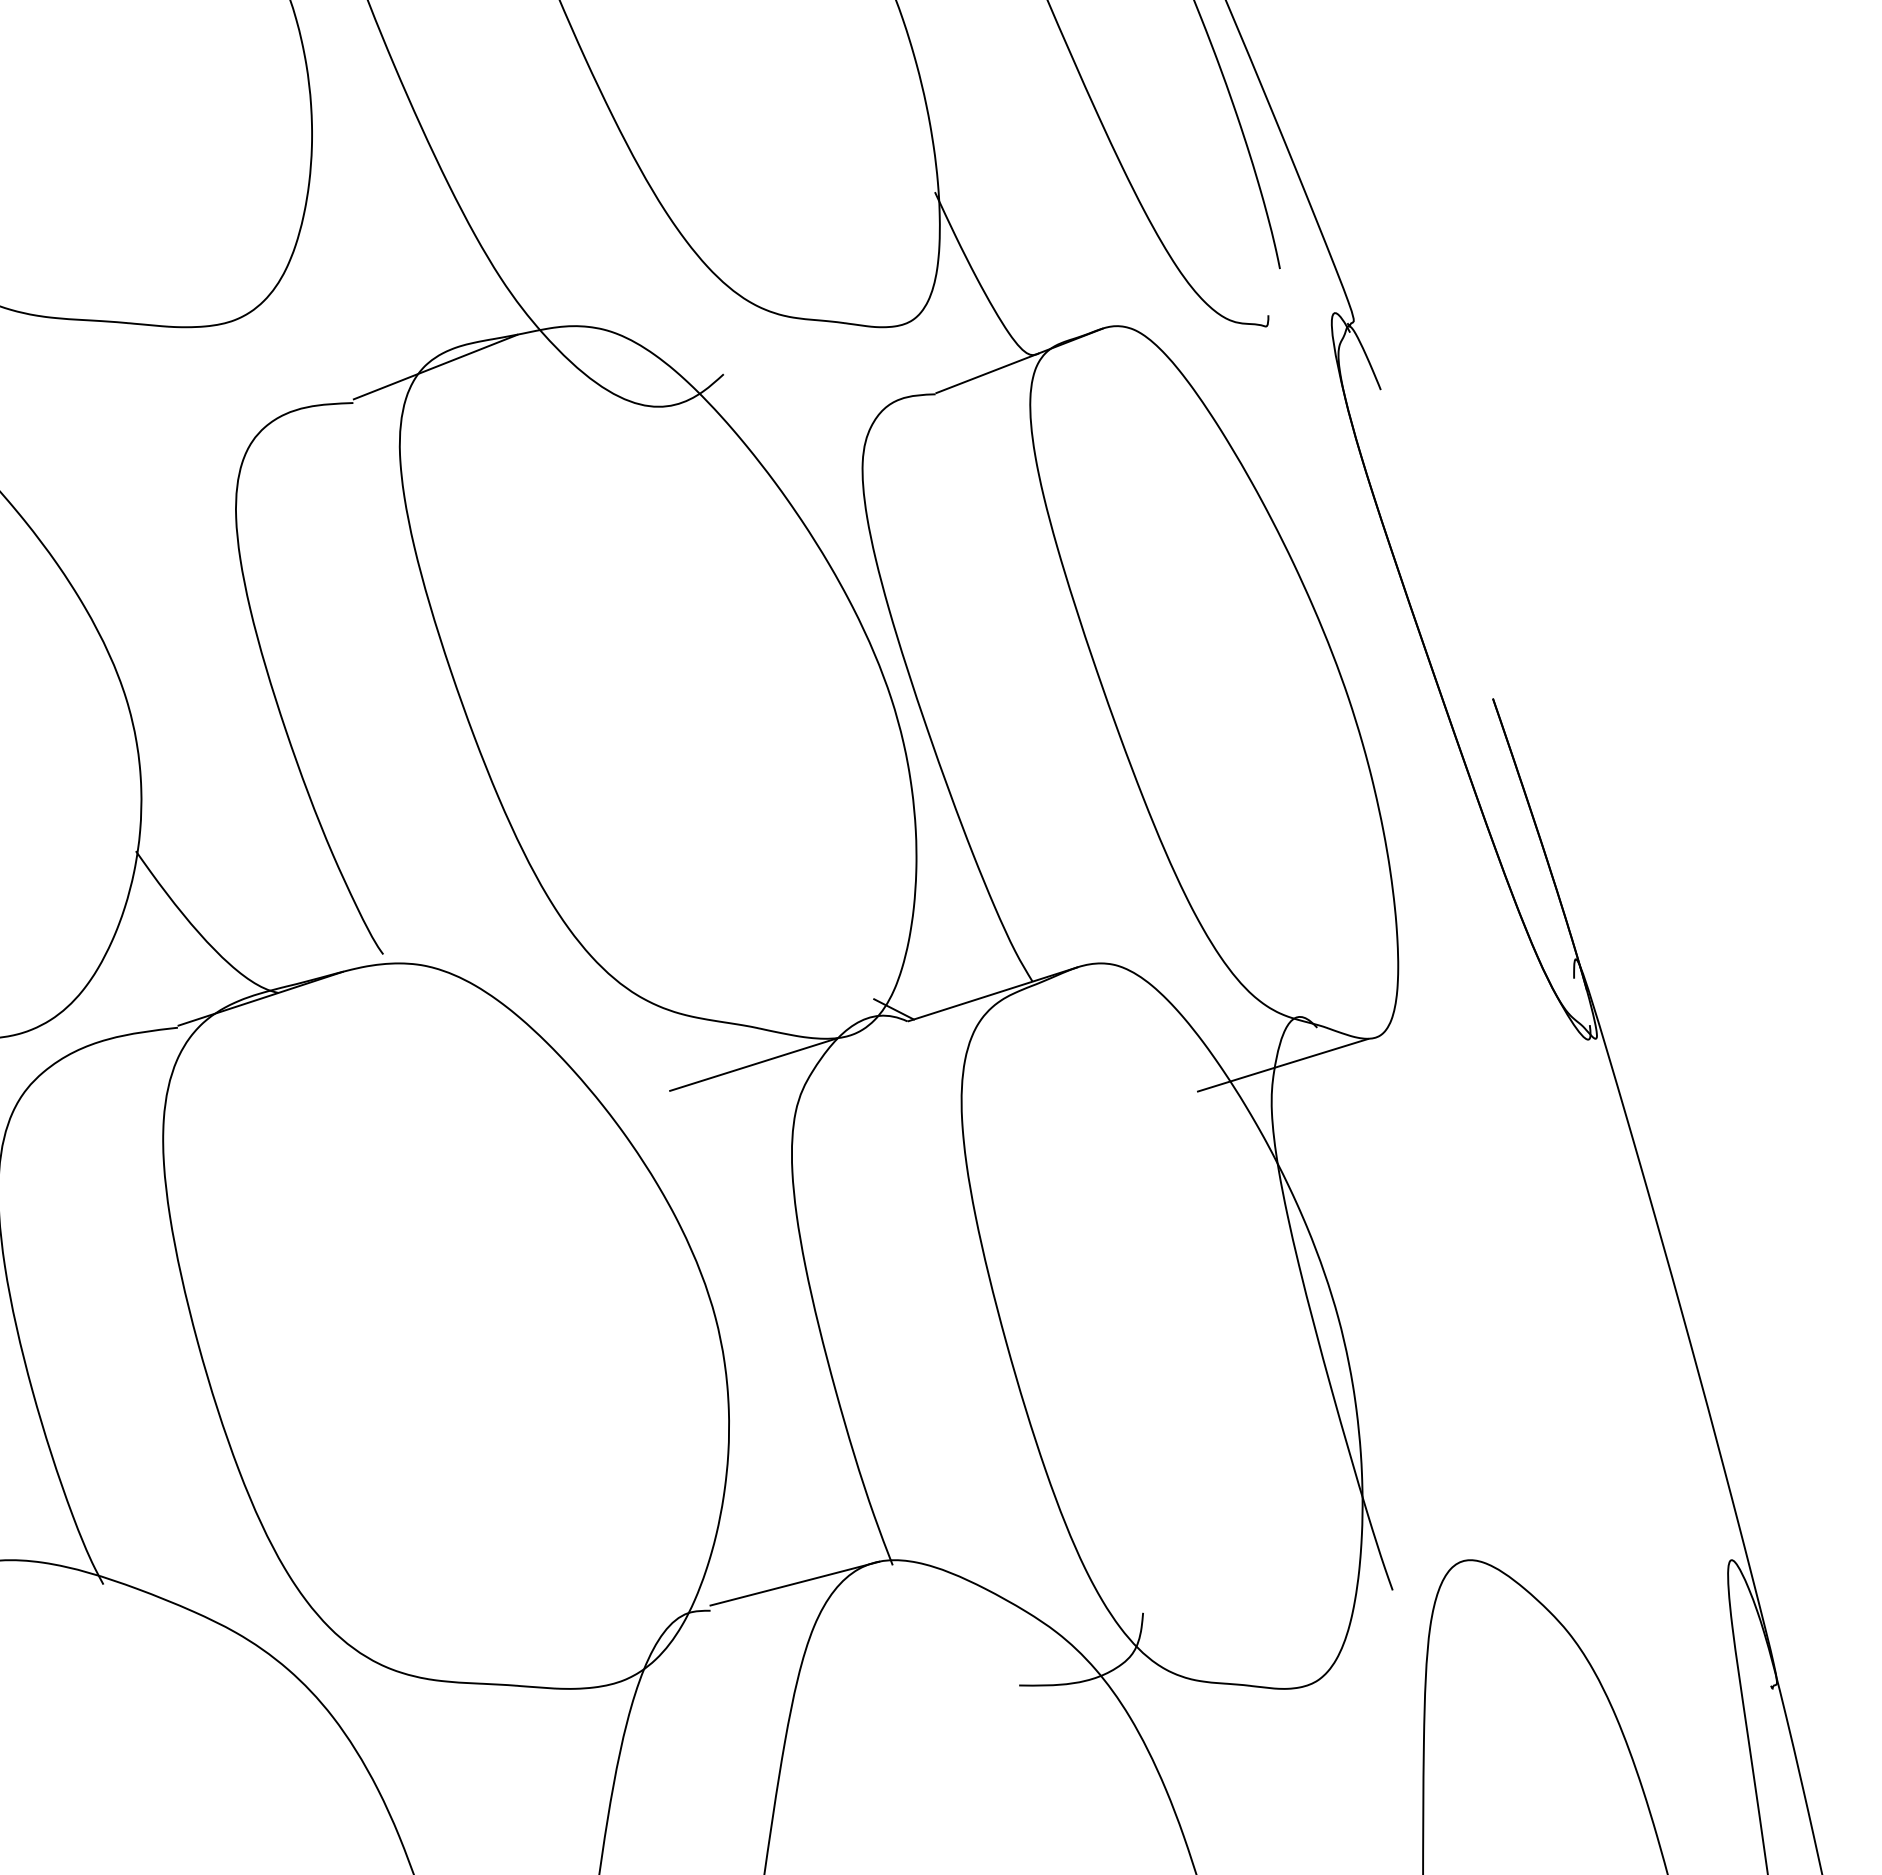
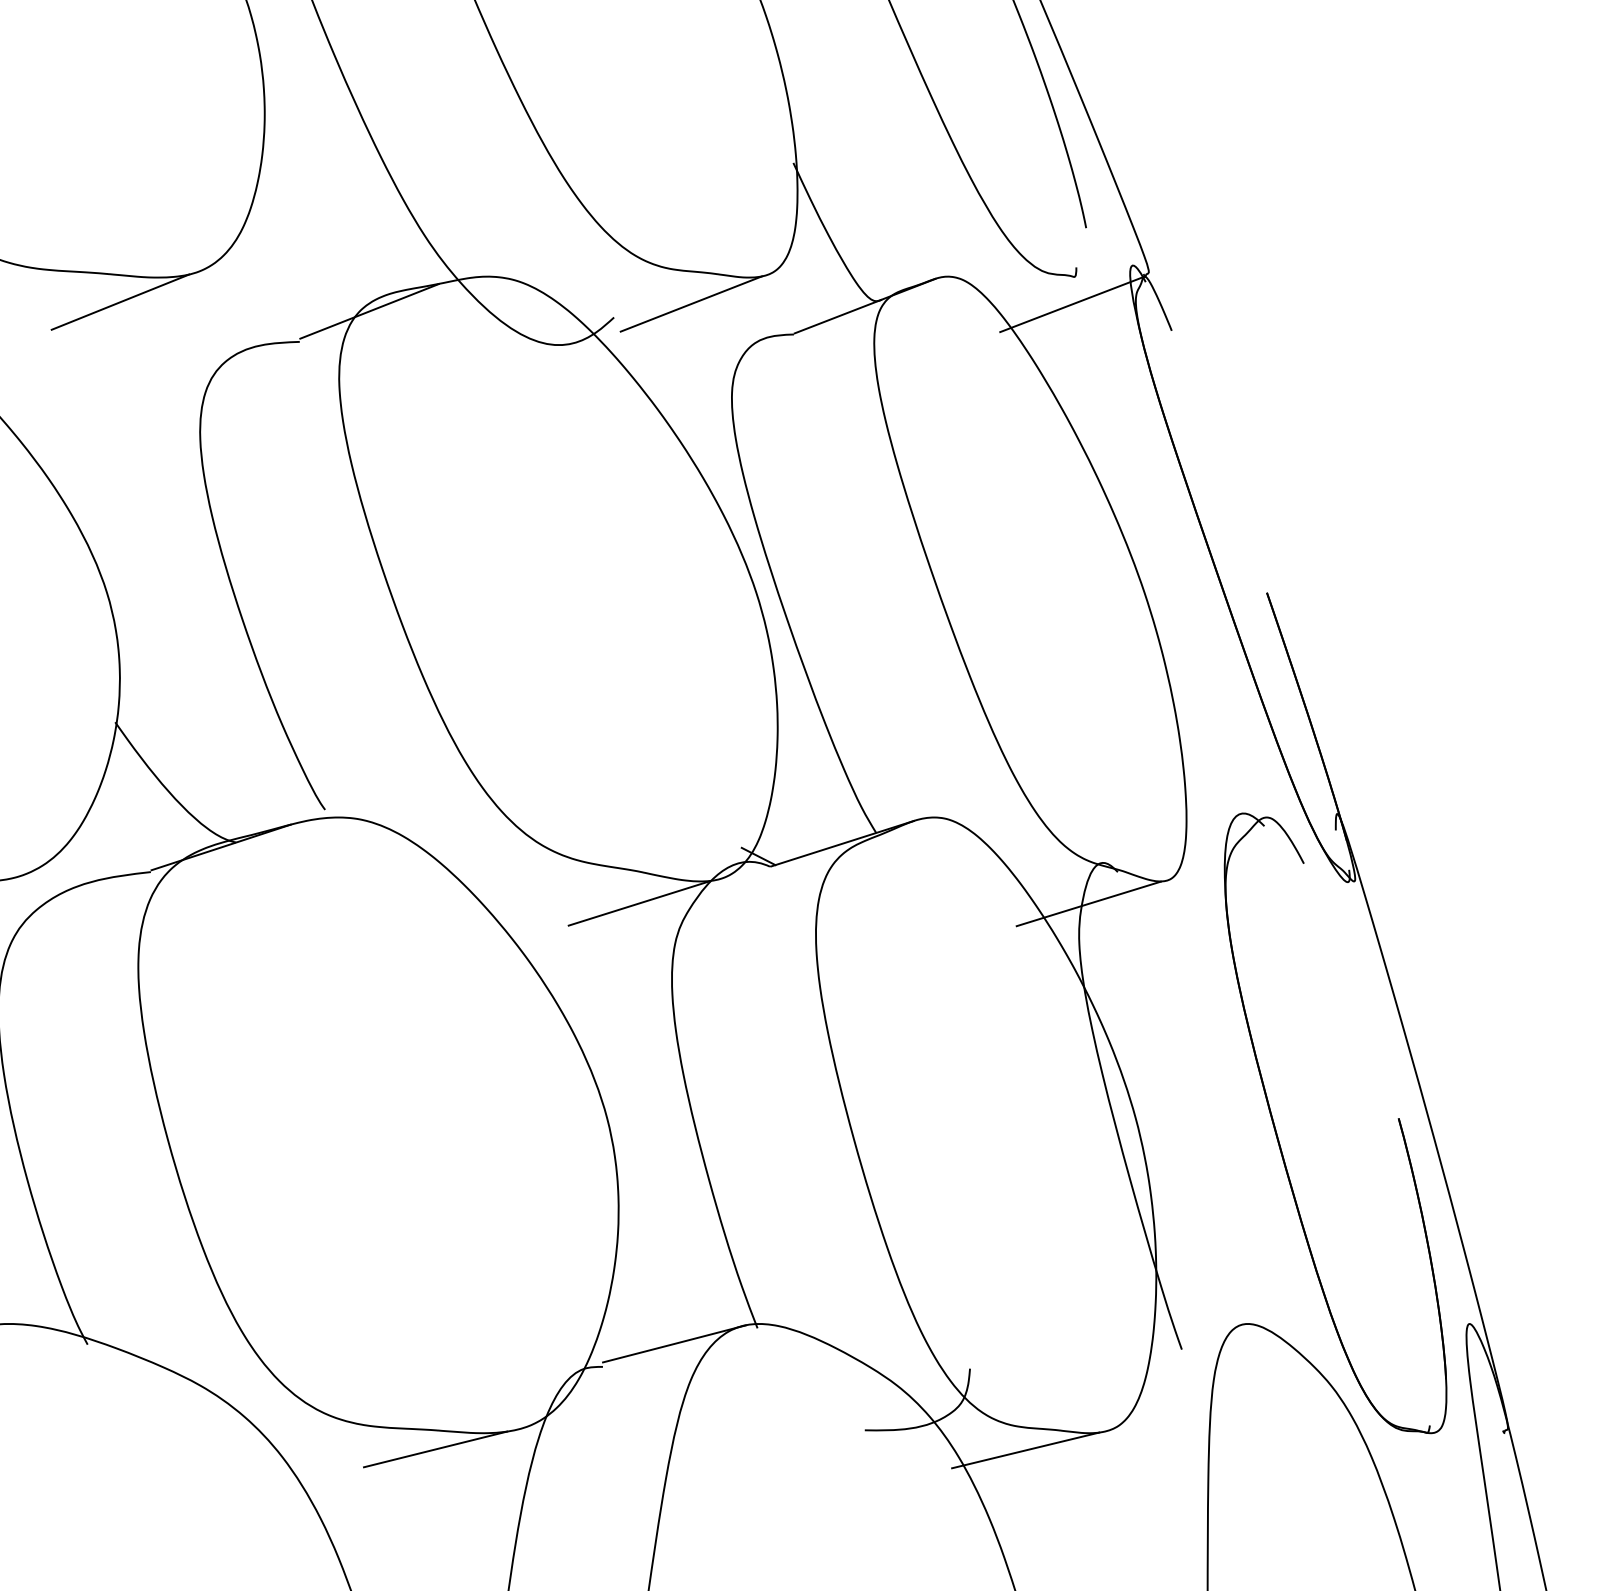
line: (142, 355) -> (120, 301), added
line: (814, 357) -> (691, 303), added
line: (1263, 358) -> (1072, 304), added
part: (1507, 1343) -> (1279, 1140), added
line: (513, 1708) -> (435, 1449), added
line: (1208, 1709) -> (1025, 1450), added

